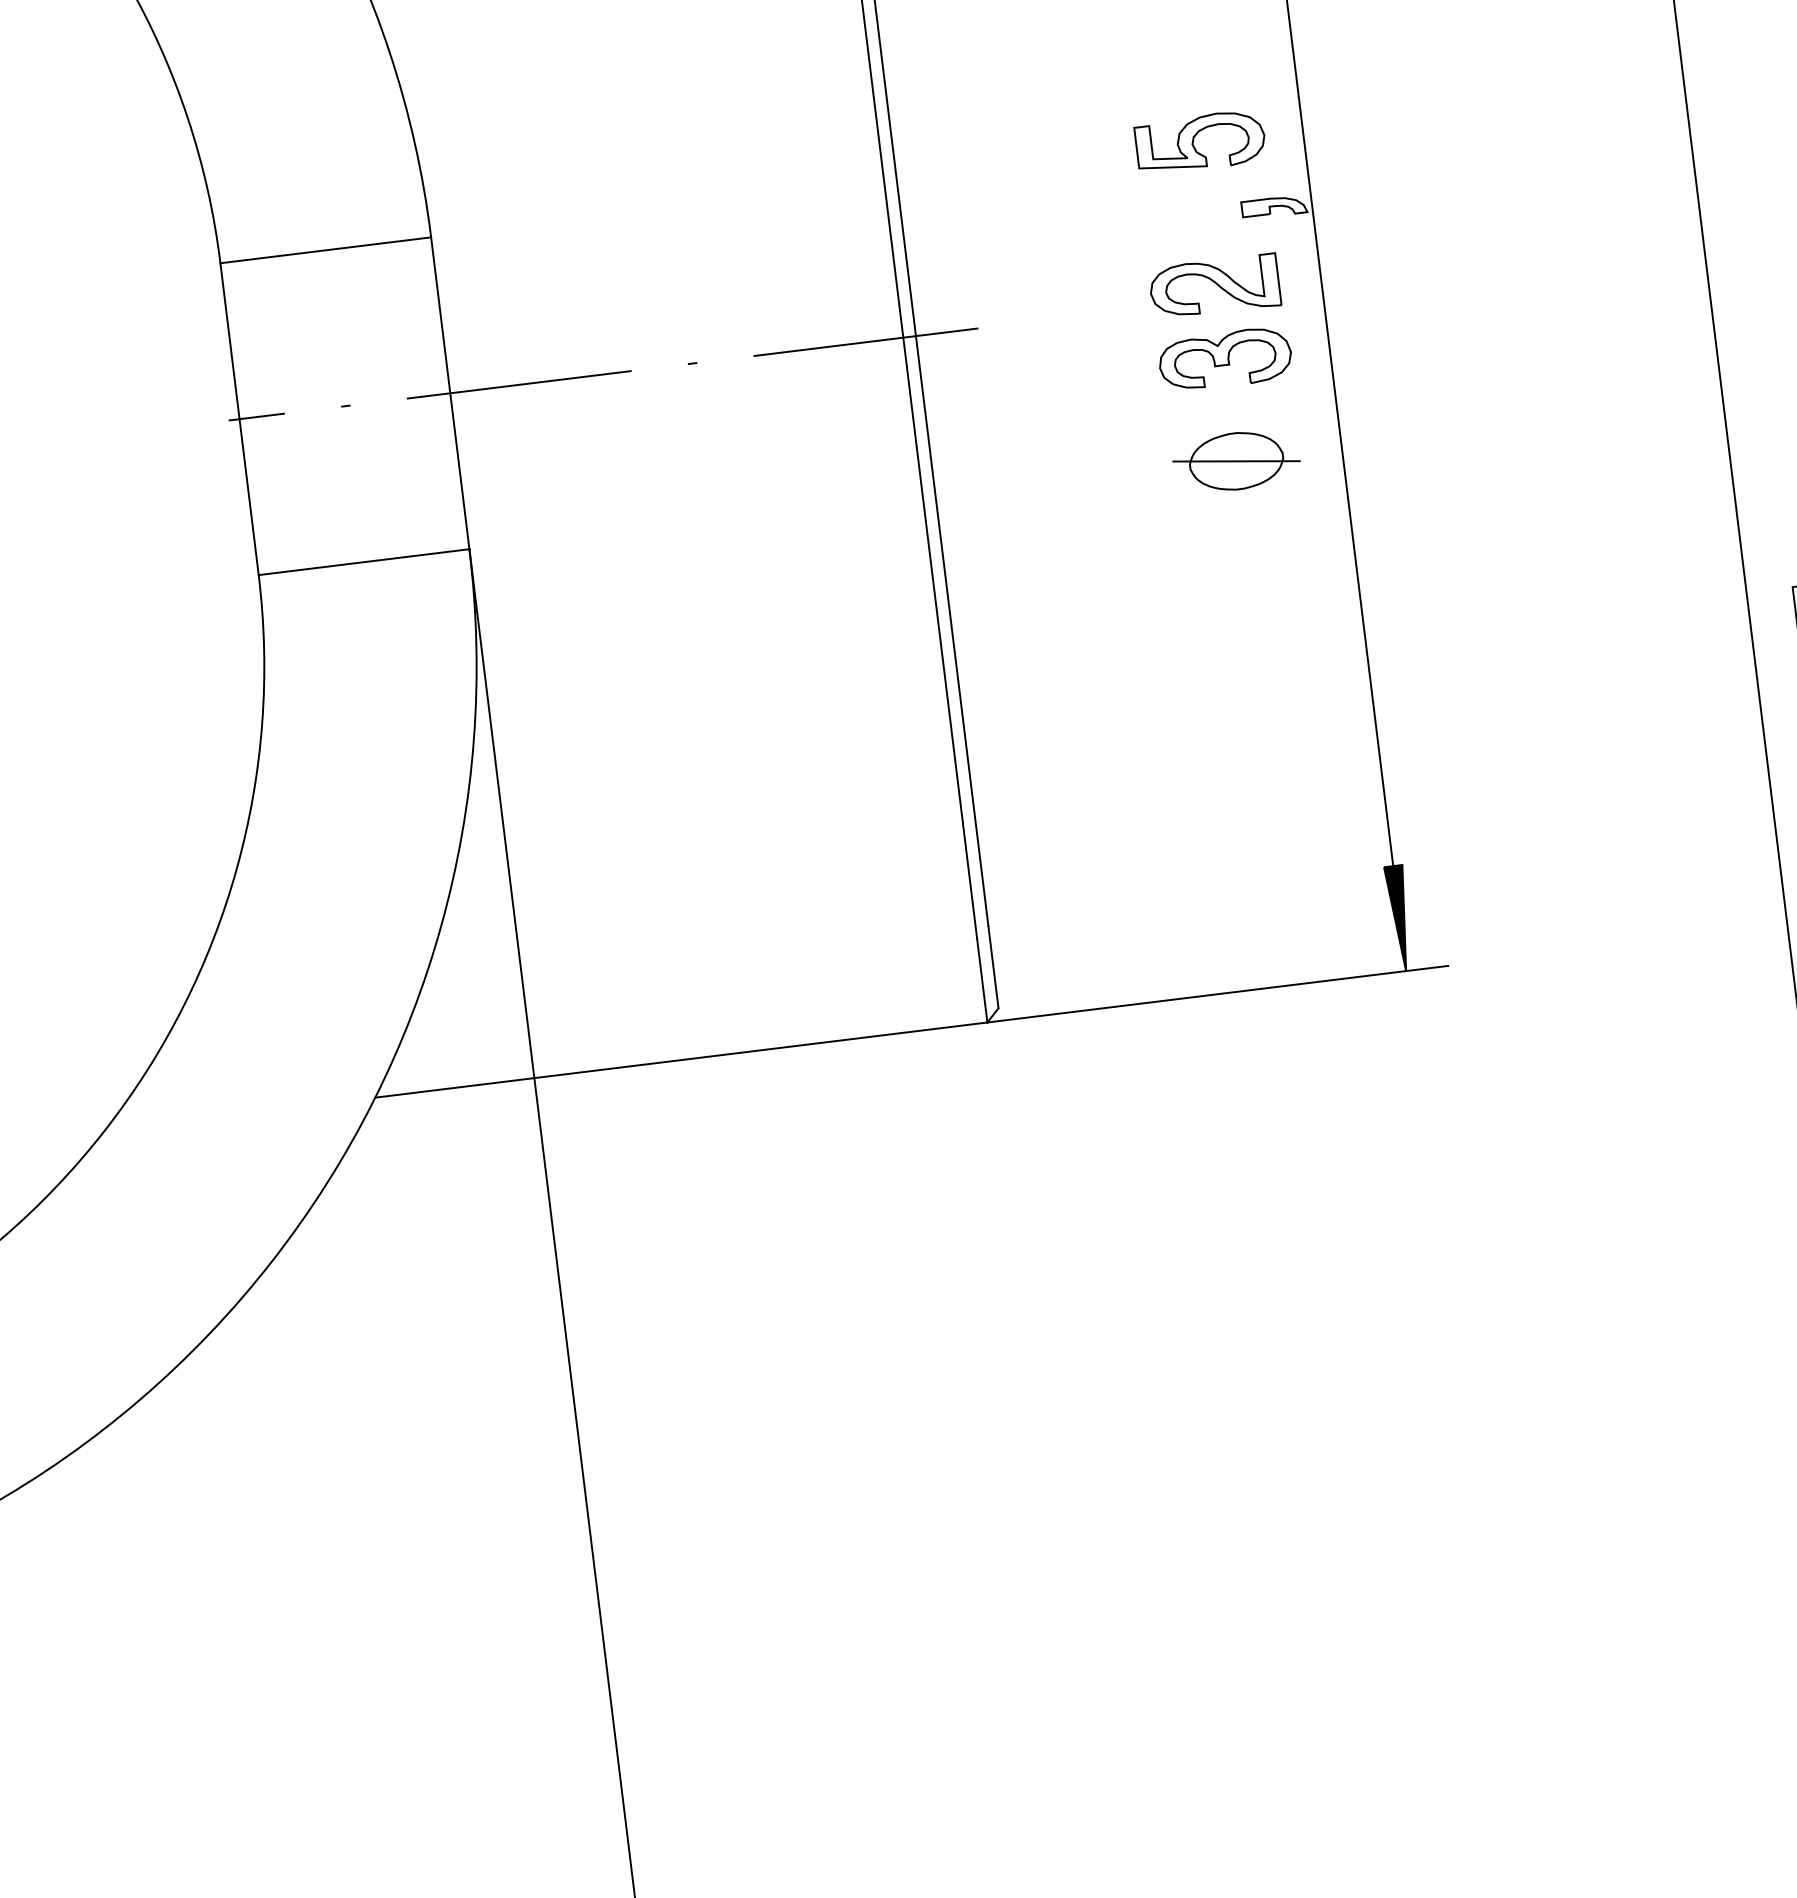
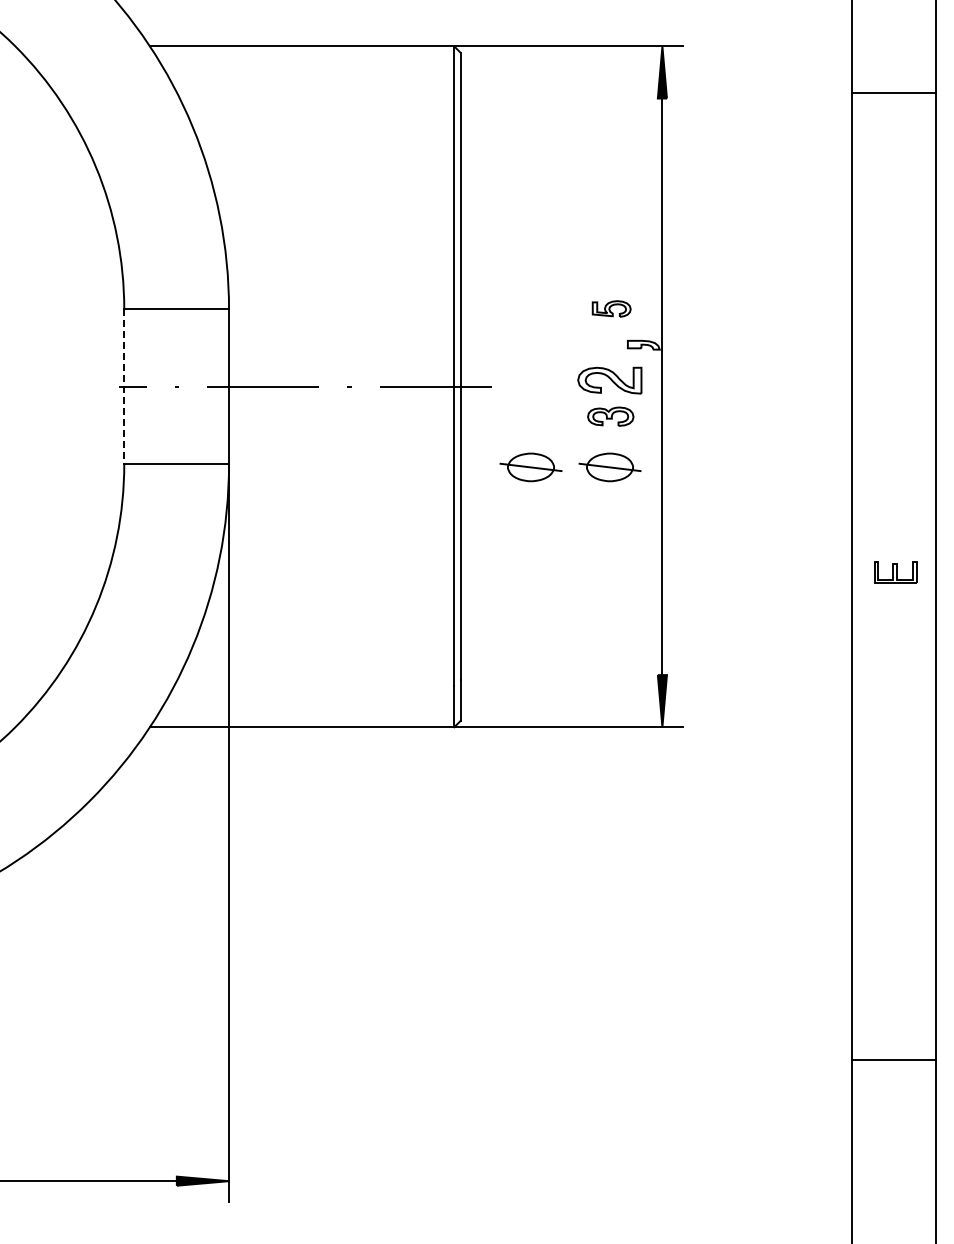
part: (1200, 141) -> (611, 308), size x0.6
part: (1224, 358) -> (610, 416), size x0.7
line: (239, 418) -> (124, 386), solid -> dashed
part: (1076, 481) -> (530, 467), added

